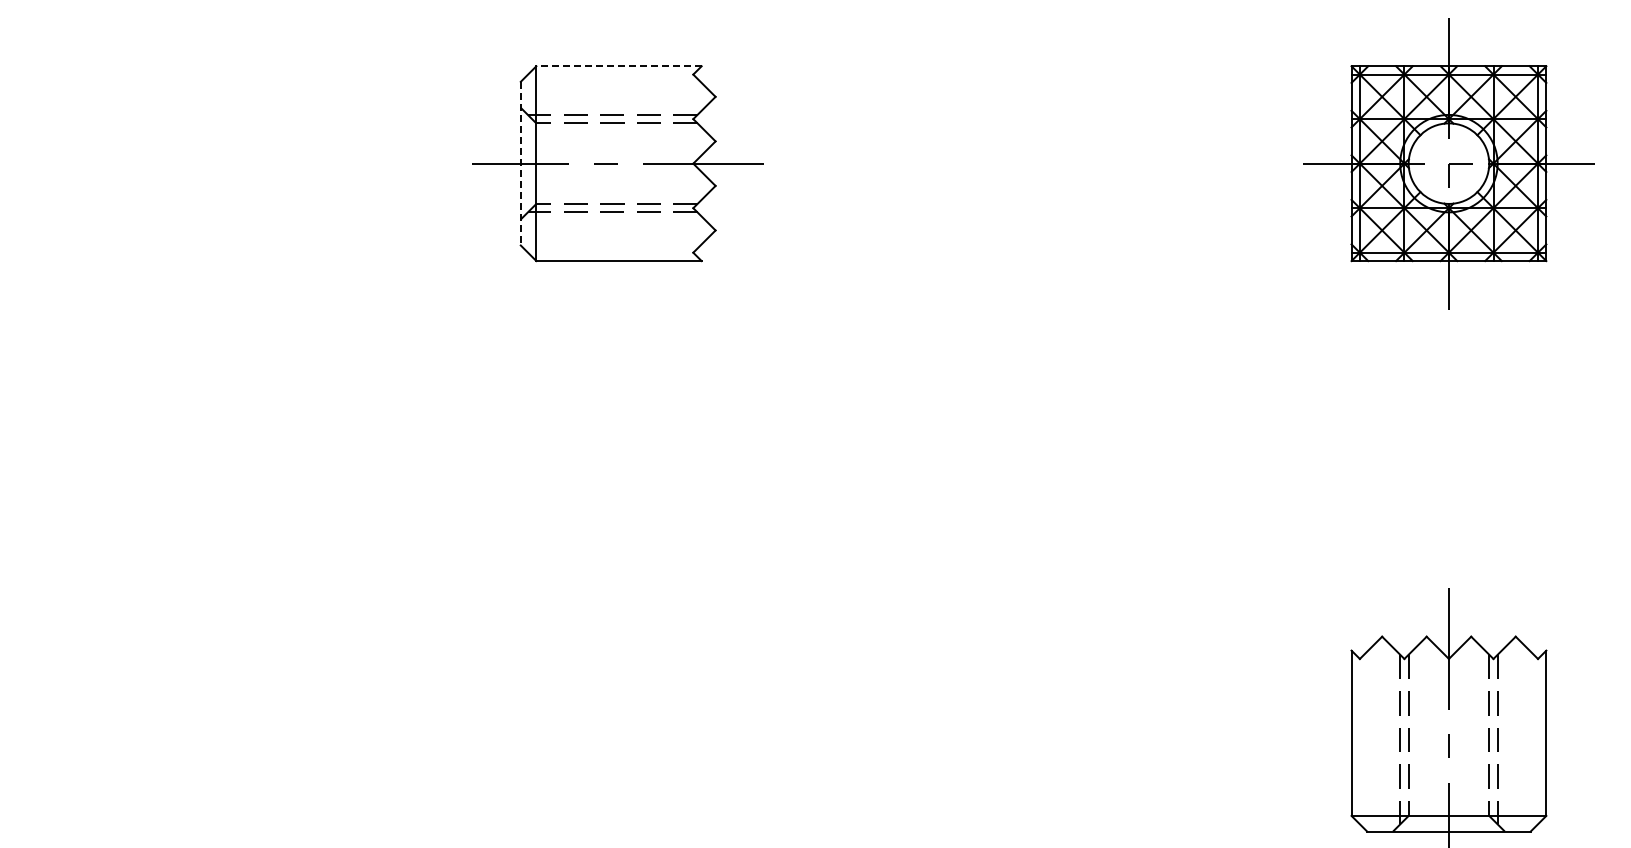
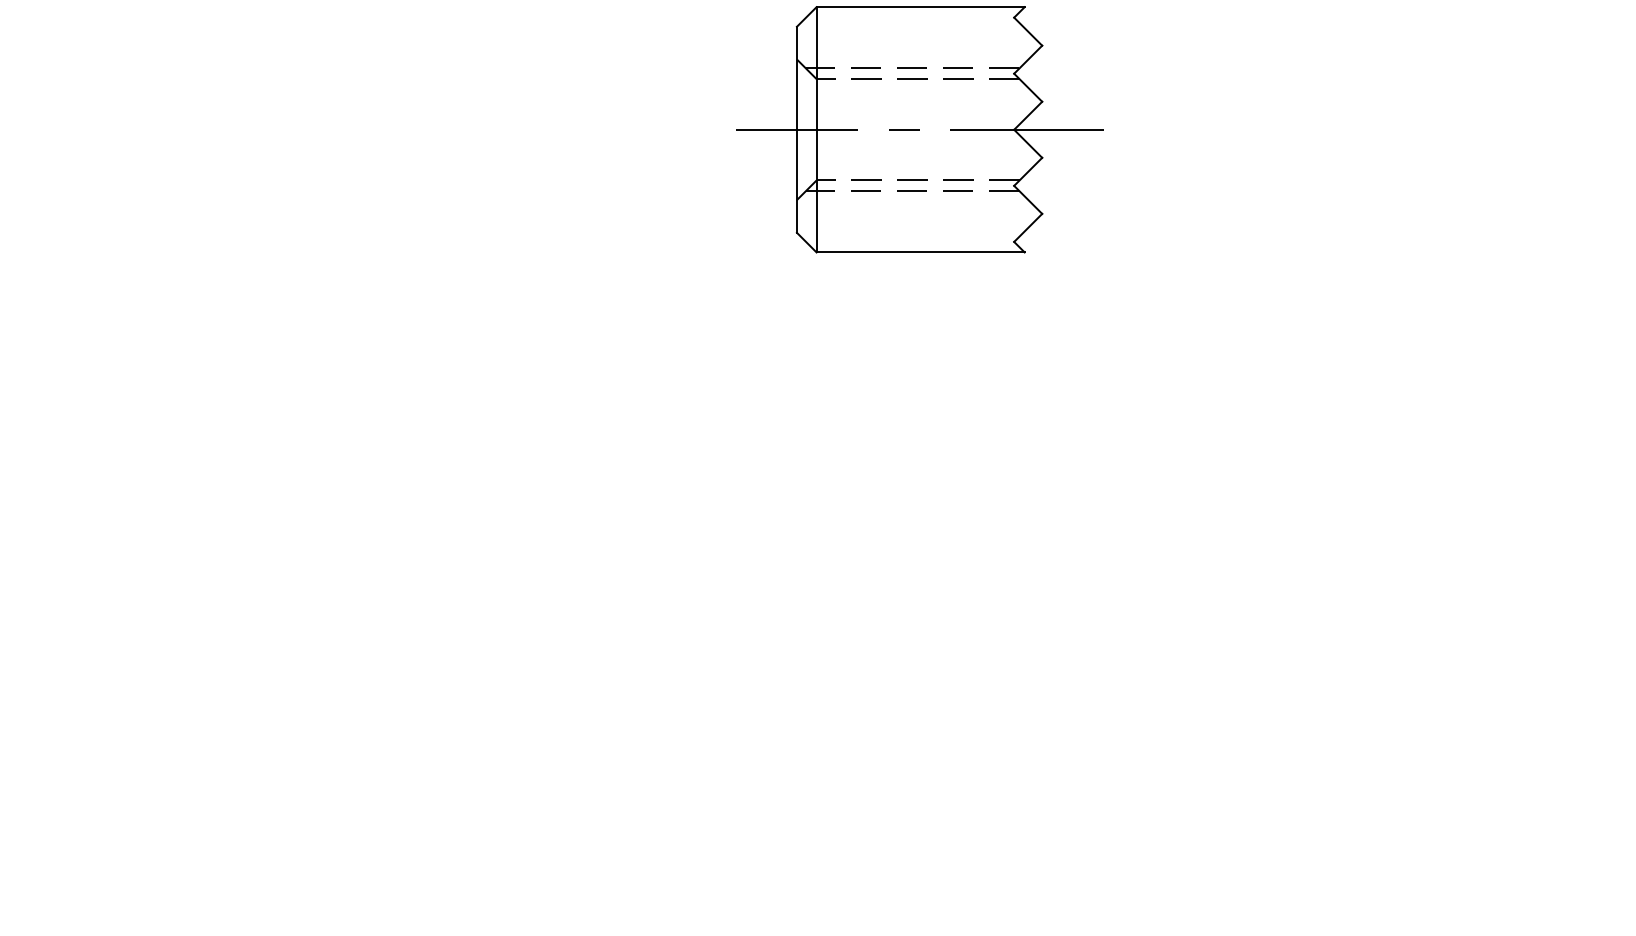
line: (619, 66) -> (921, 7), dashed -> solid
line: (520, 163) -> (796, 129), dashed -> solid

